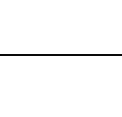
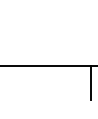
line: (113, 76) -> (90, 82), added

